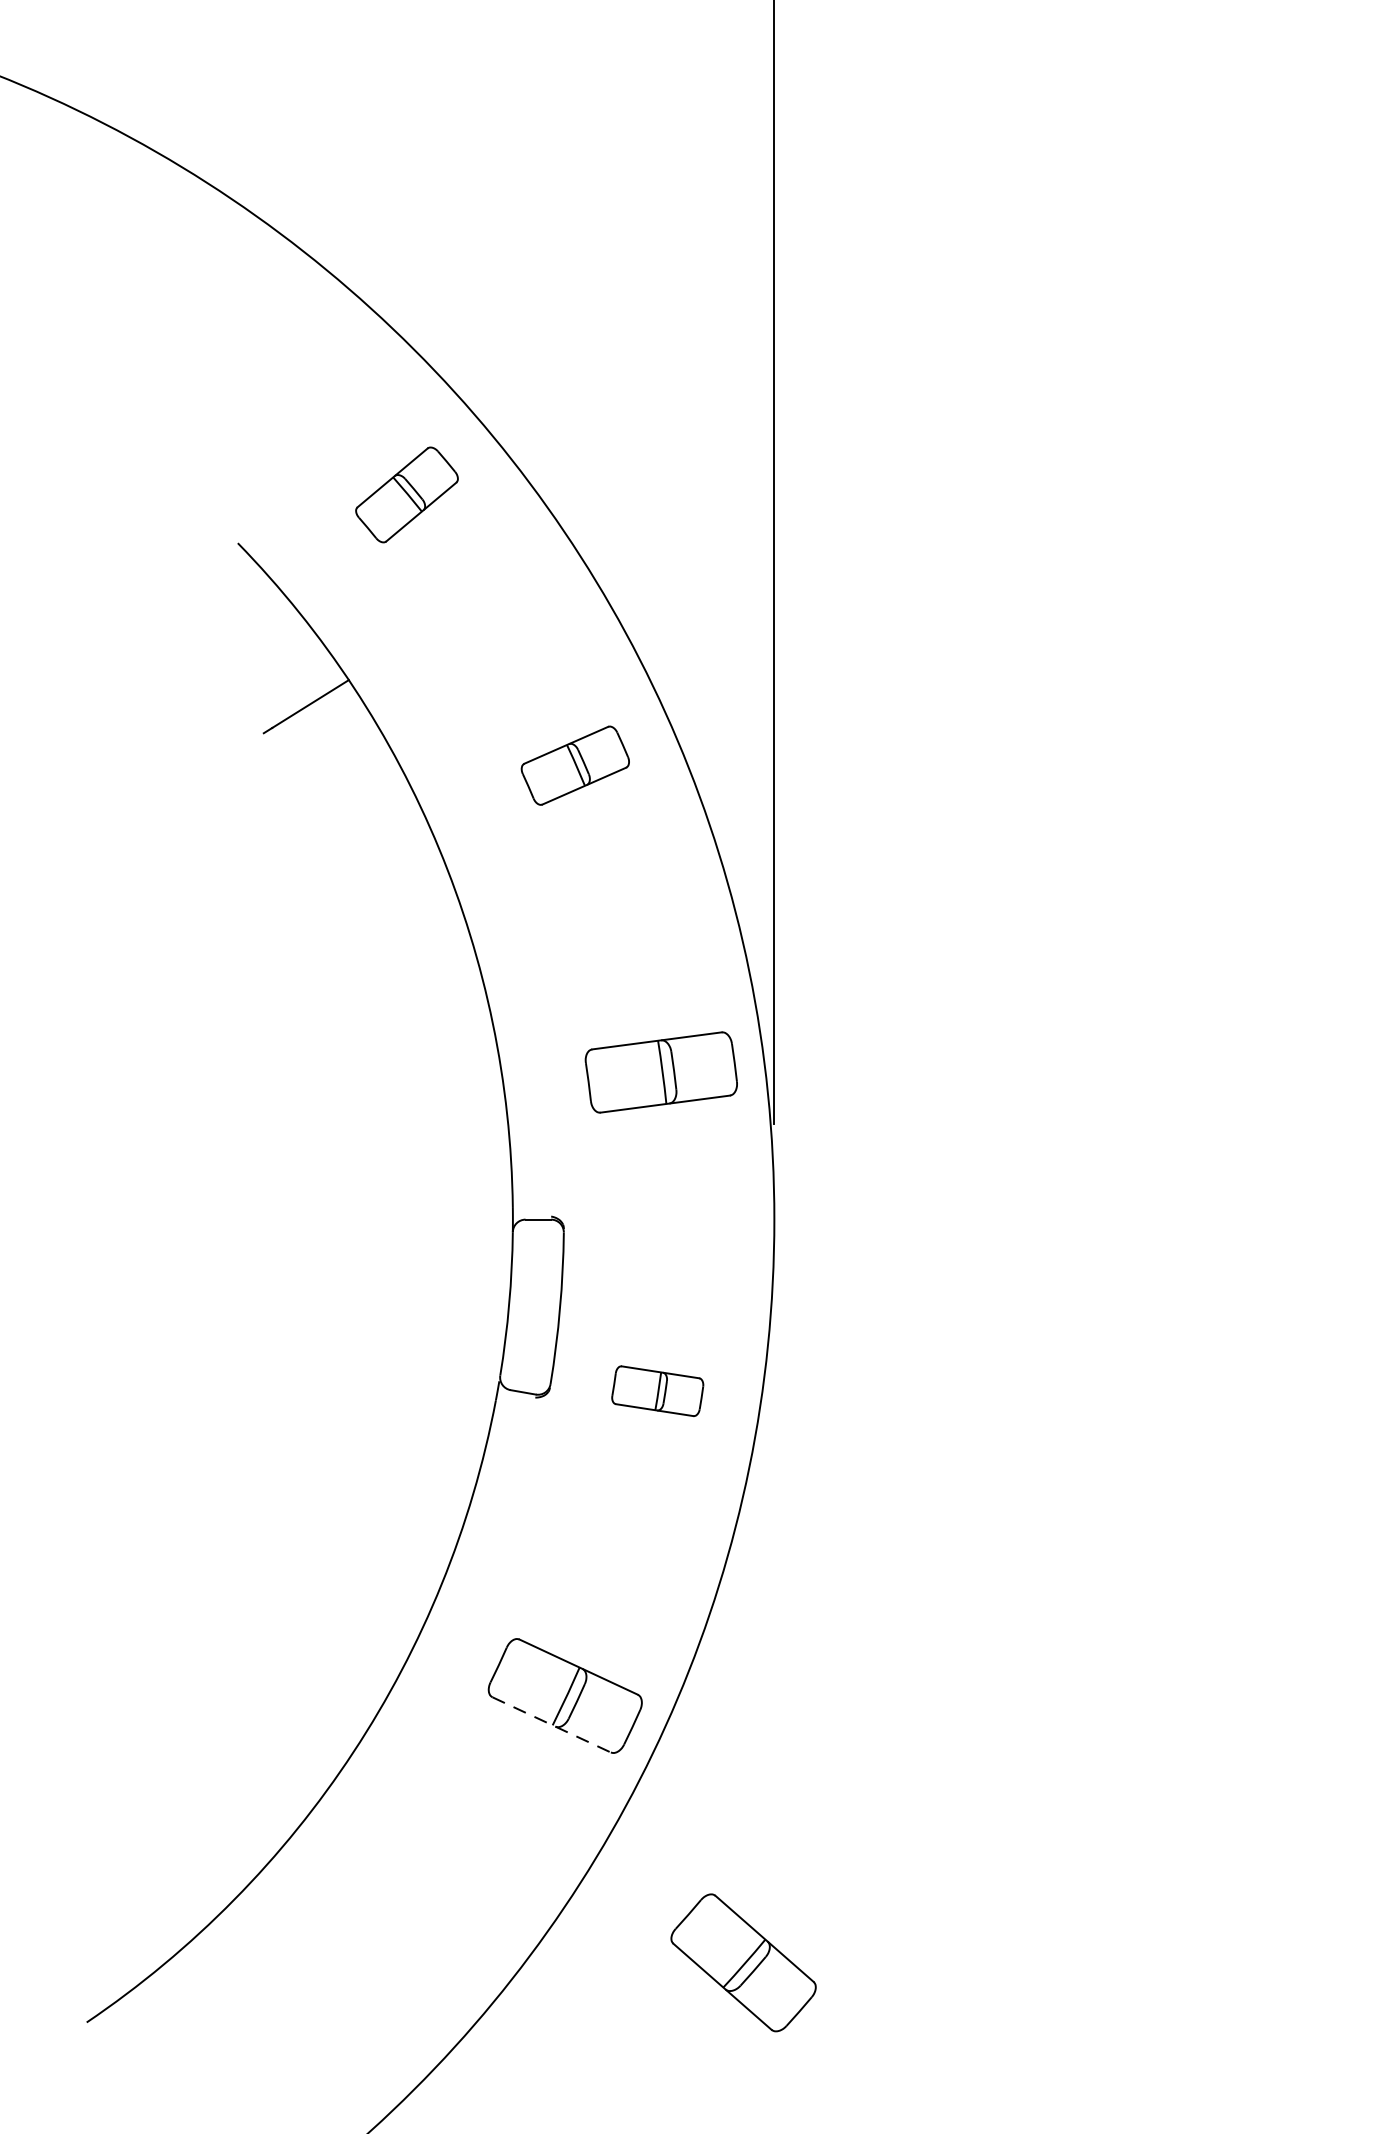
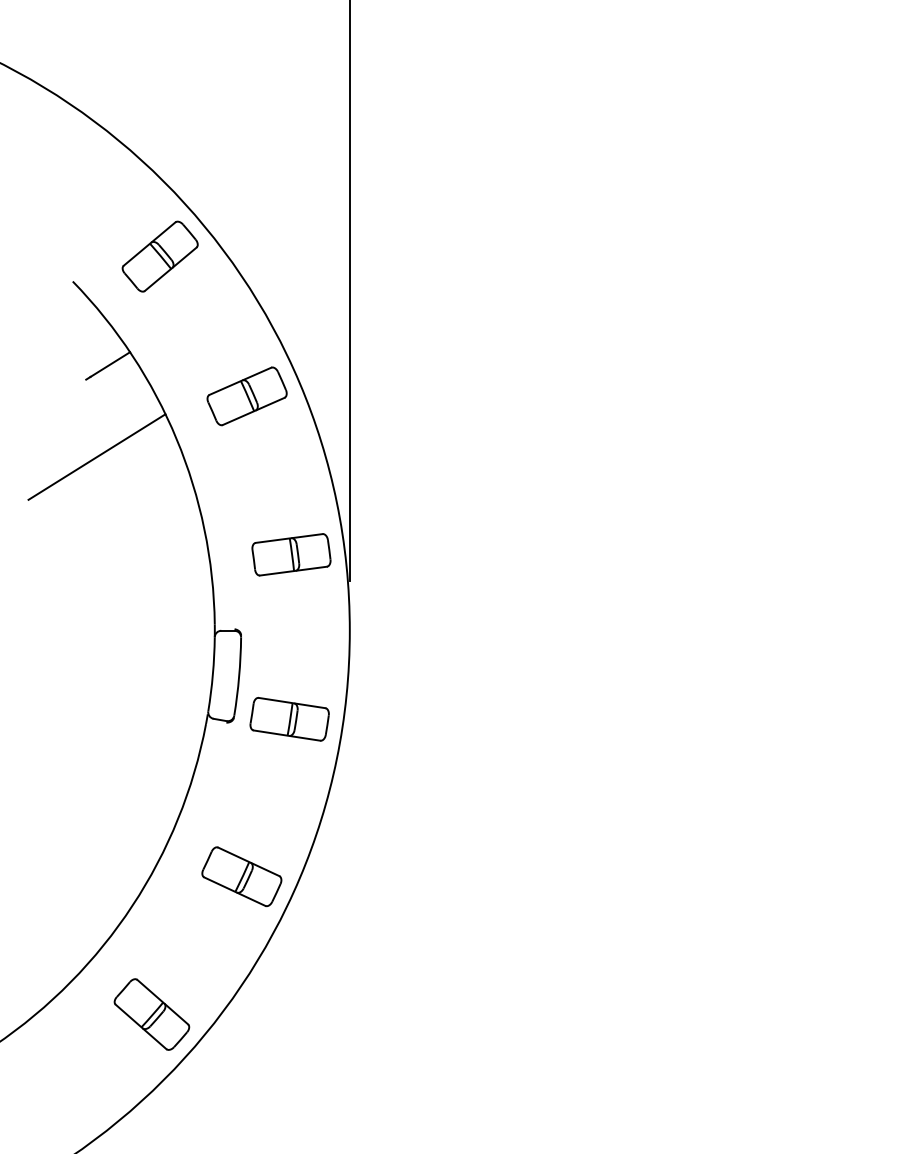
part: (405, 494) -> (159, 256), size x1.43
part: (574, 765) -> (246, 396), size x1.43
line: (283, 882) -> (96, 456), added
part: (657, 1391) -> (289, 719), size x1.67
line: (551, 1724) -> (234, 891), dashed -> solid
part: (742, 1962) -> (151, 1014), moved

